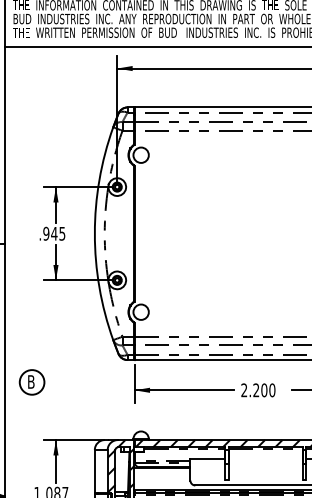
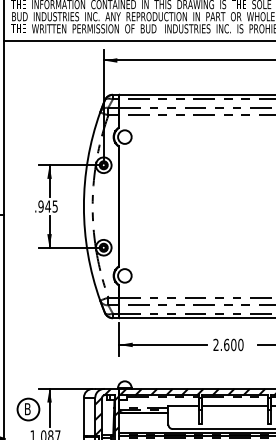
part: (31, 382) -> (27, 409), moved
text: (256, 390) -> (226, 345), 2.200 -> 2.600
line: (265, 459) -> (234, 406), added

